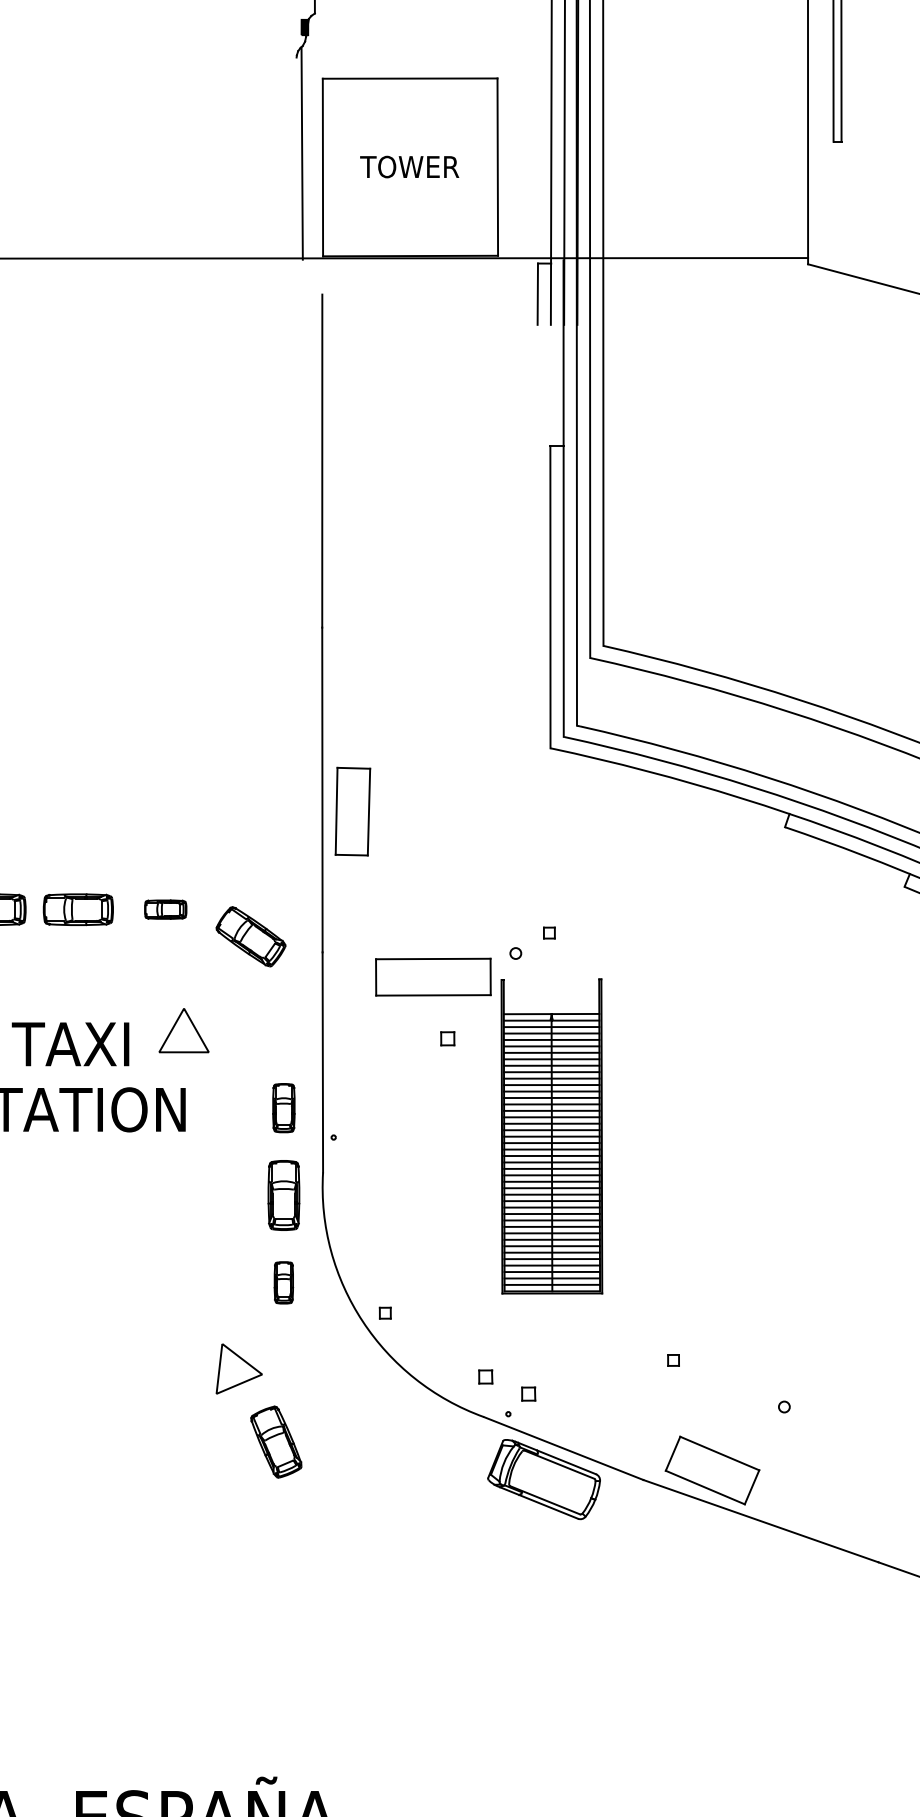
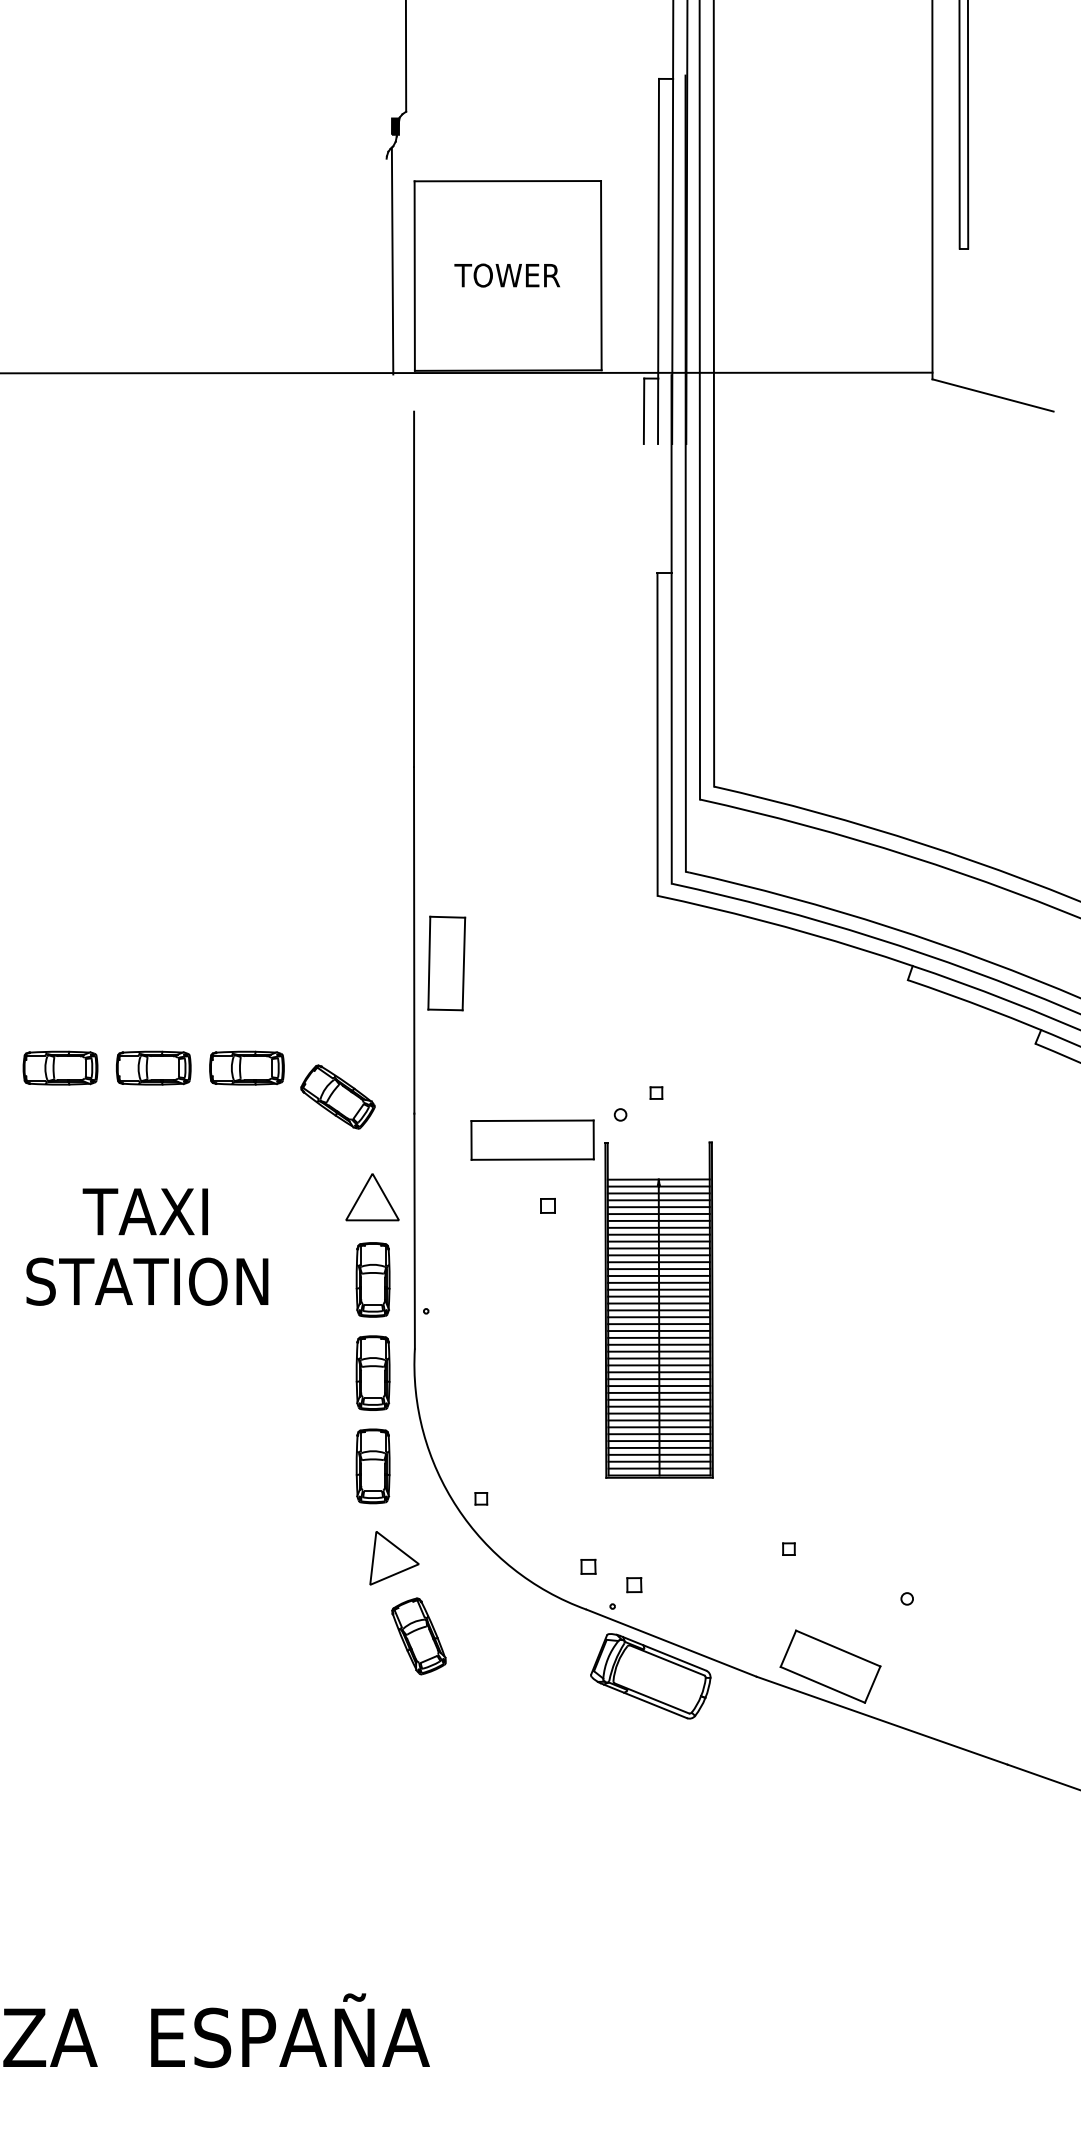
part: (165, 909) -> (246, 1067), size x1.67
part: (184, 1030) -> (372, 1197), moved
part: (283, 1107) -> (372, 1279), size x1.43
part: (283, 1282) -> (372, 1466), size x1.67
part: (239, 1369) -> (394, 1558), moved
part: (275, 1442) -> (418, 1636), moved

